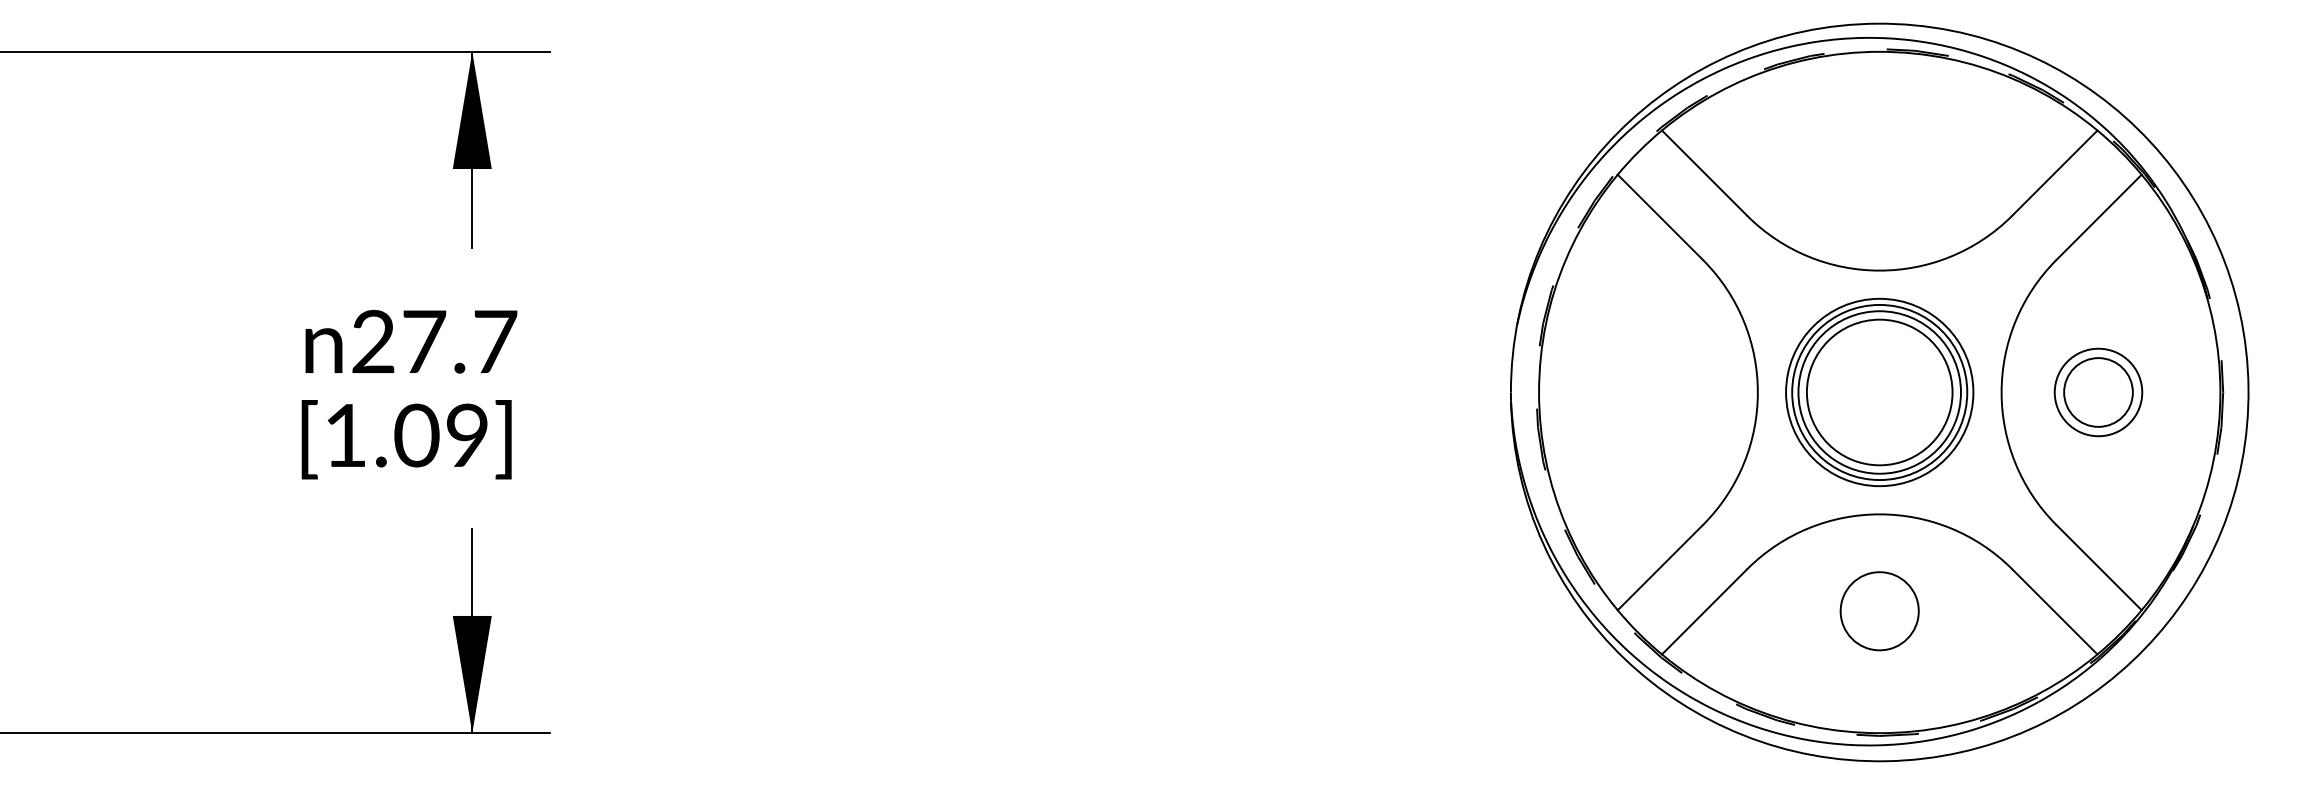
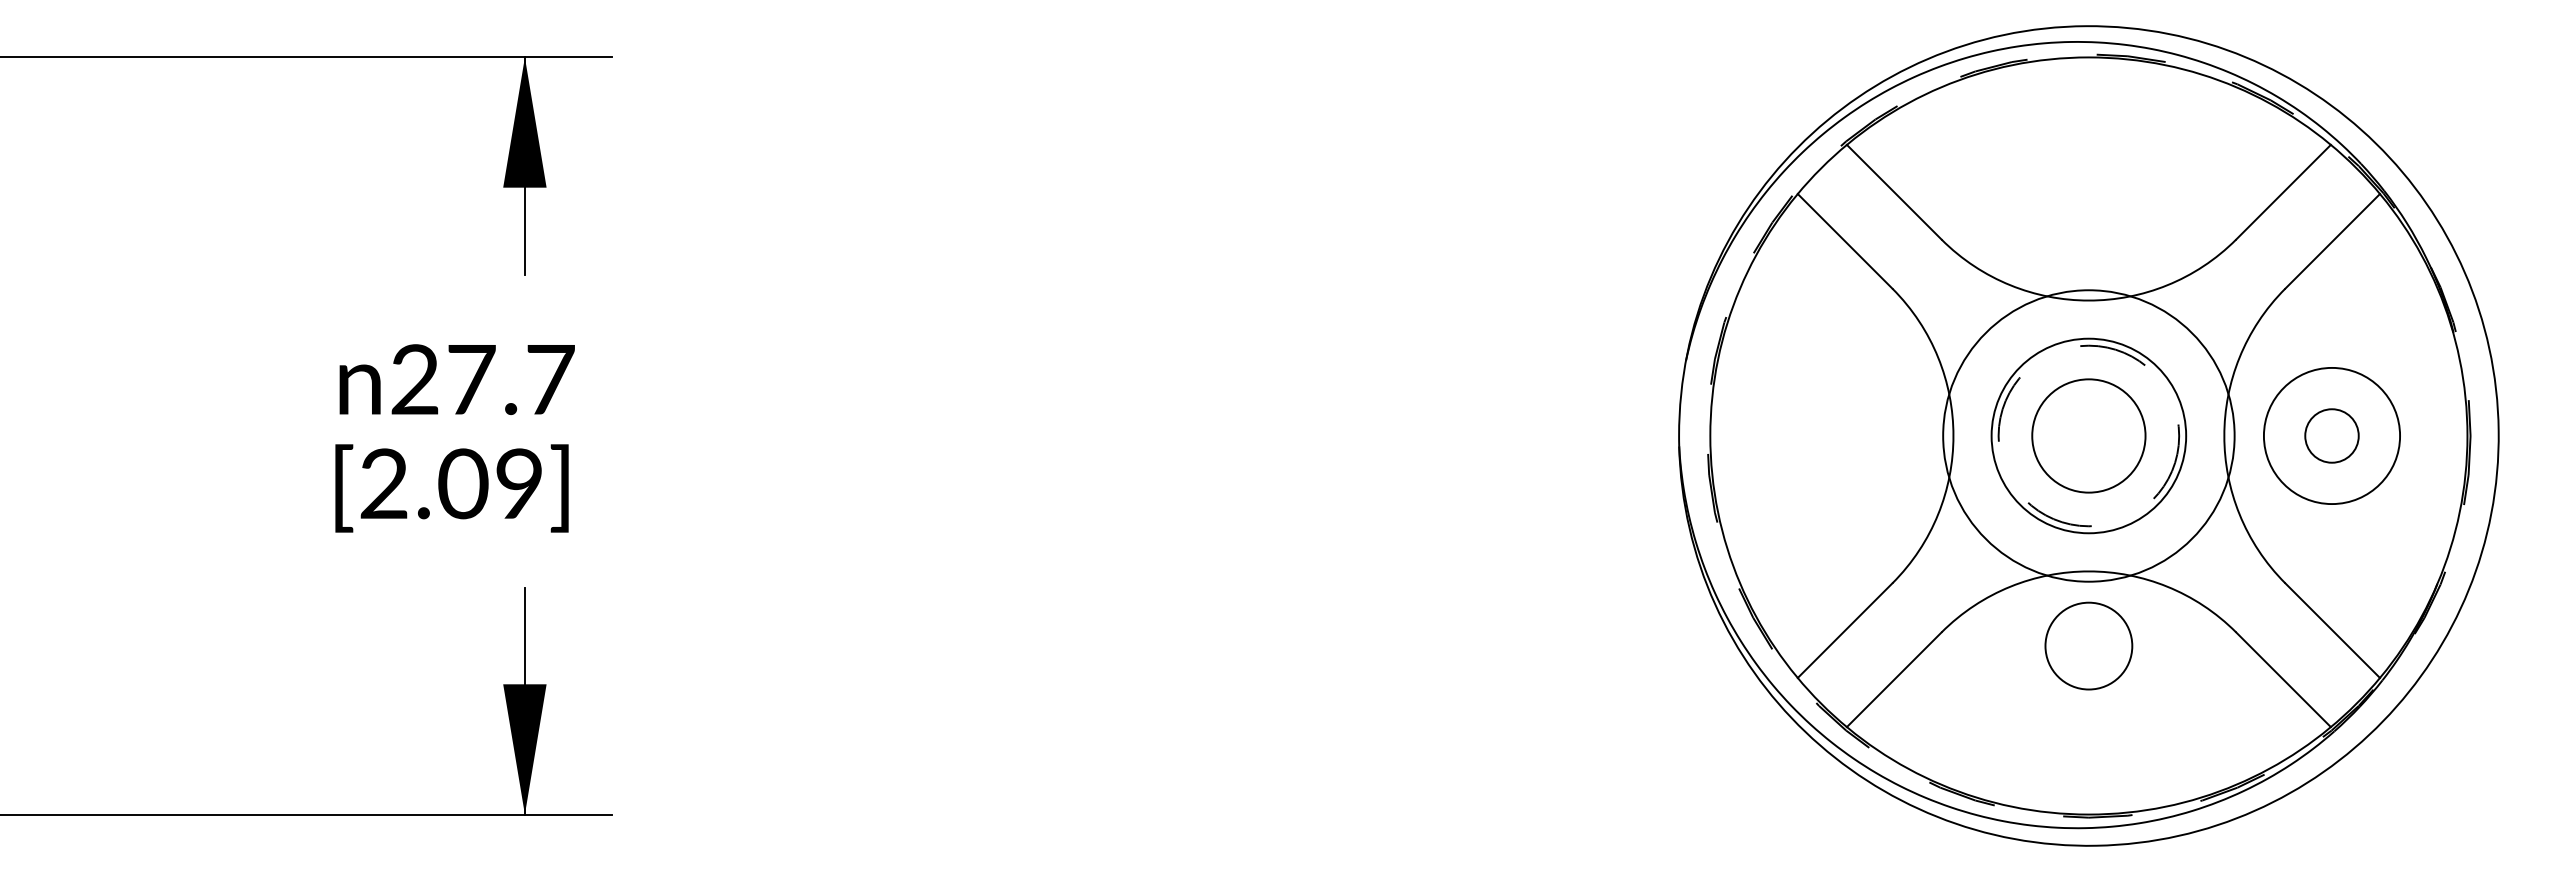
circle: (1879, 392) -> (2088, 435), size x0.7
circle: (1879, 392) -> (2088, 435), size x1.4
circle: (1879, 392) -> (2088, 435), solid -> dashed
circle: (2098, 392) -> (2331, 435), size x0.7
circle: (2098, 392) -> (2331, 435), size x1.4
text: (345, 435) -> (383, 483), [1.09] -> [2.09]
circle: (1879, 610) -> (2088, 645), moved

